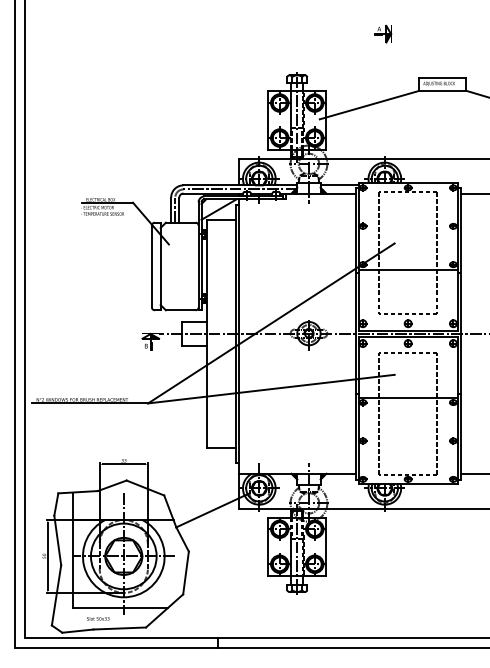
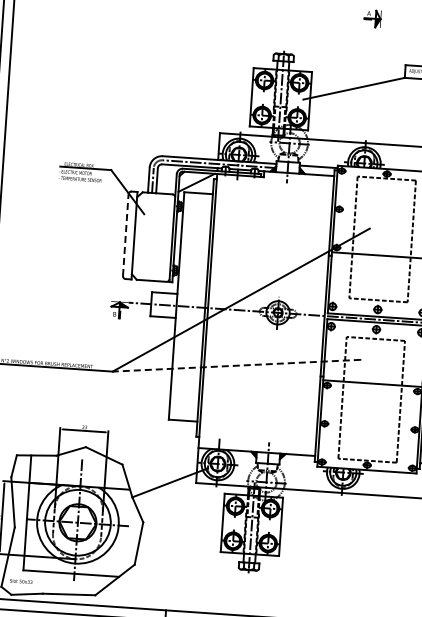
line: (151, 266) -> (125, 235), solid -> dashed
line: (270, 389) -> (235, 366), solid -> dashed
text: (98, 618) -> (21, 581), moved

